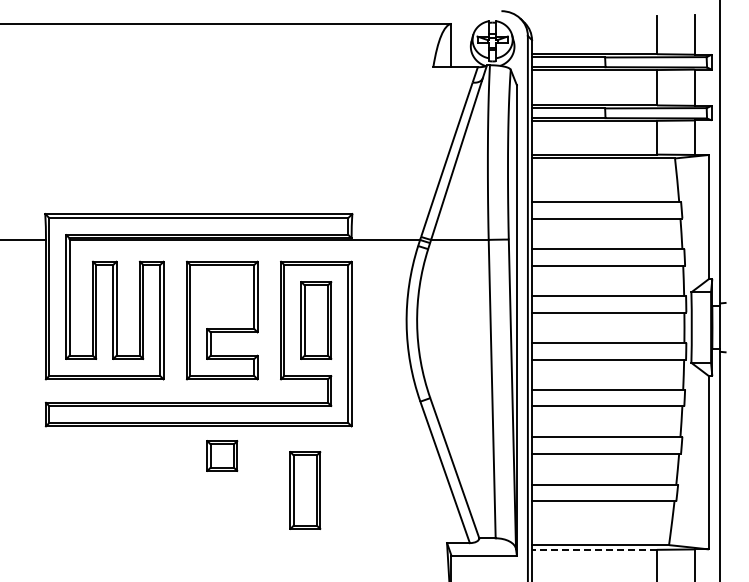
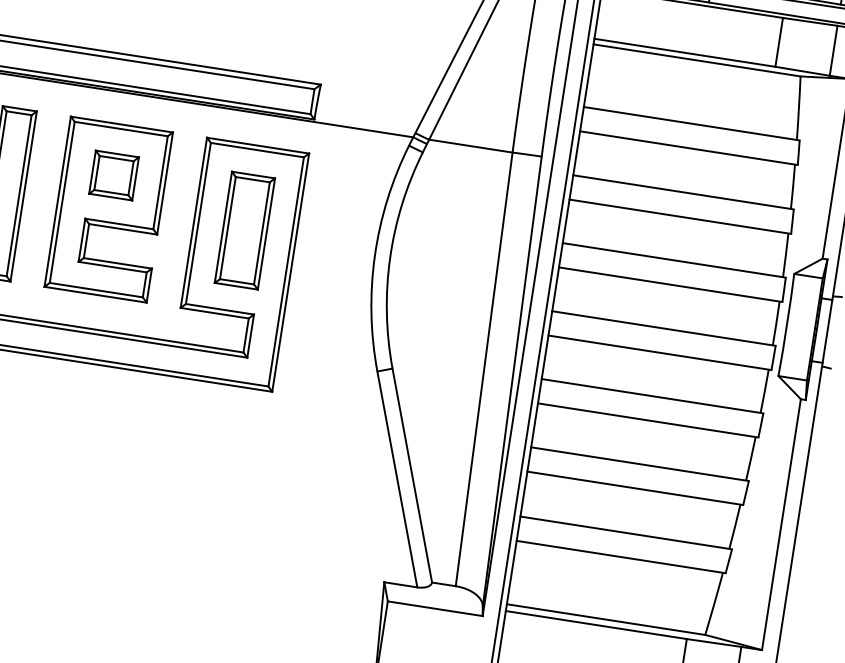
part: (222, 455) -> (114, 174), moved
part: (305, 490) -> (191, 474), removed
line: (594, 549) -> (596, 624), dashed -> solid

